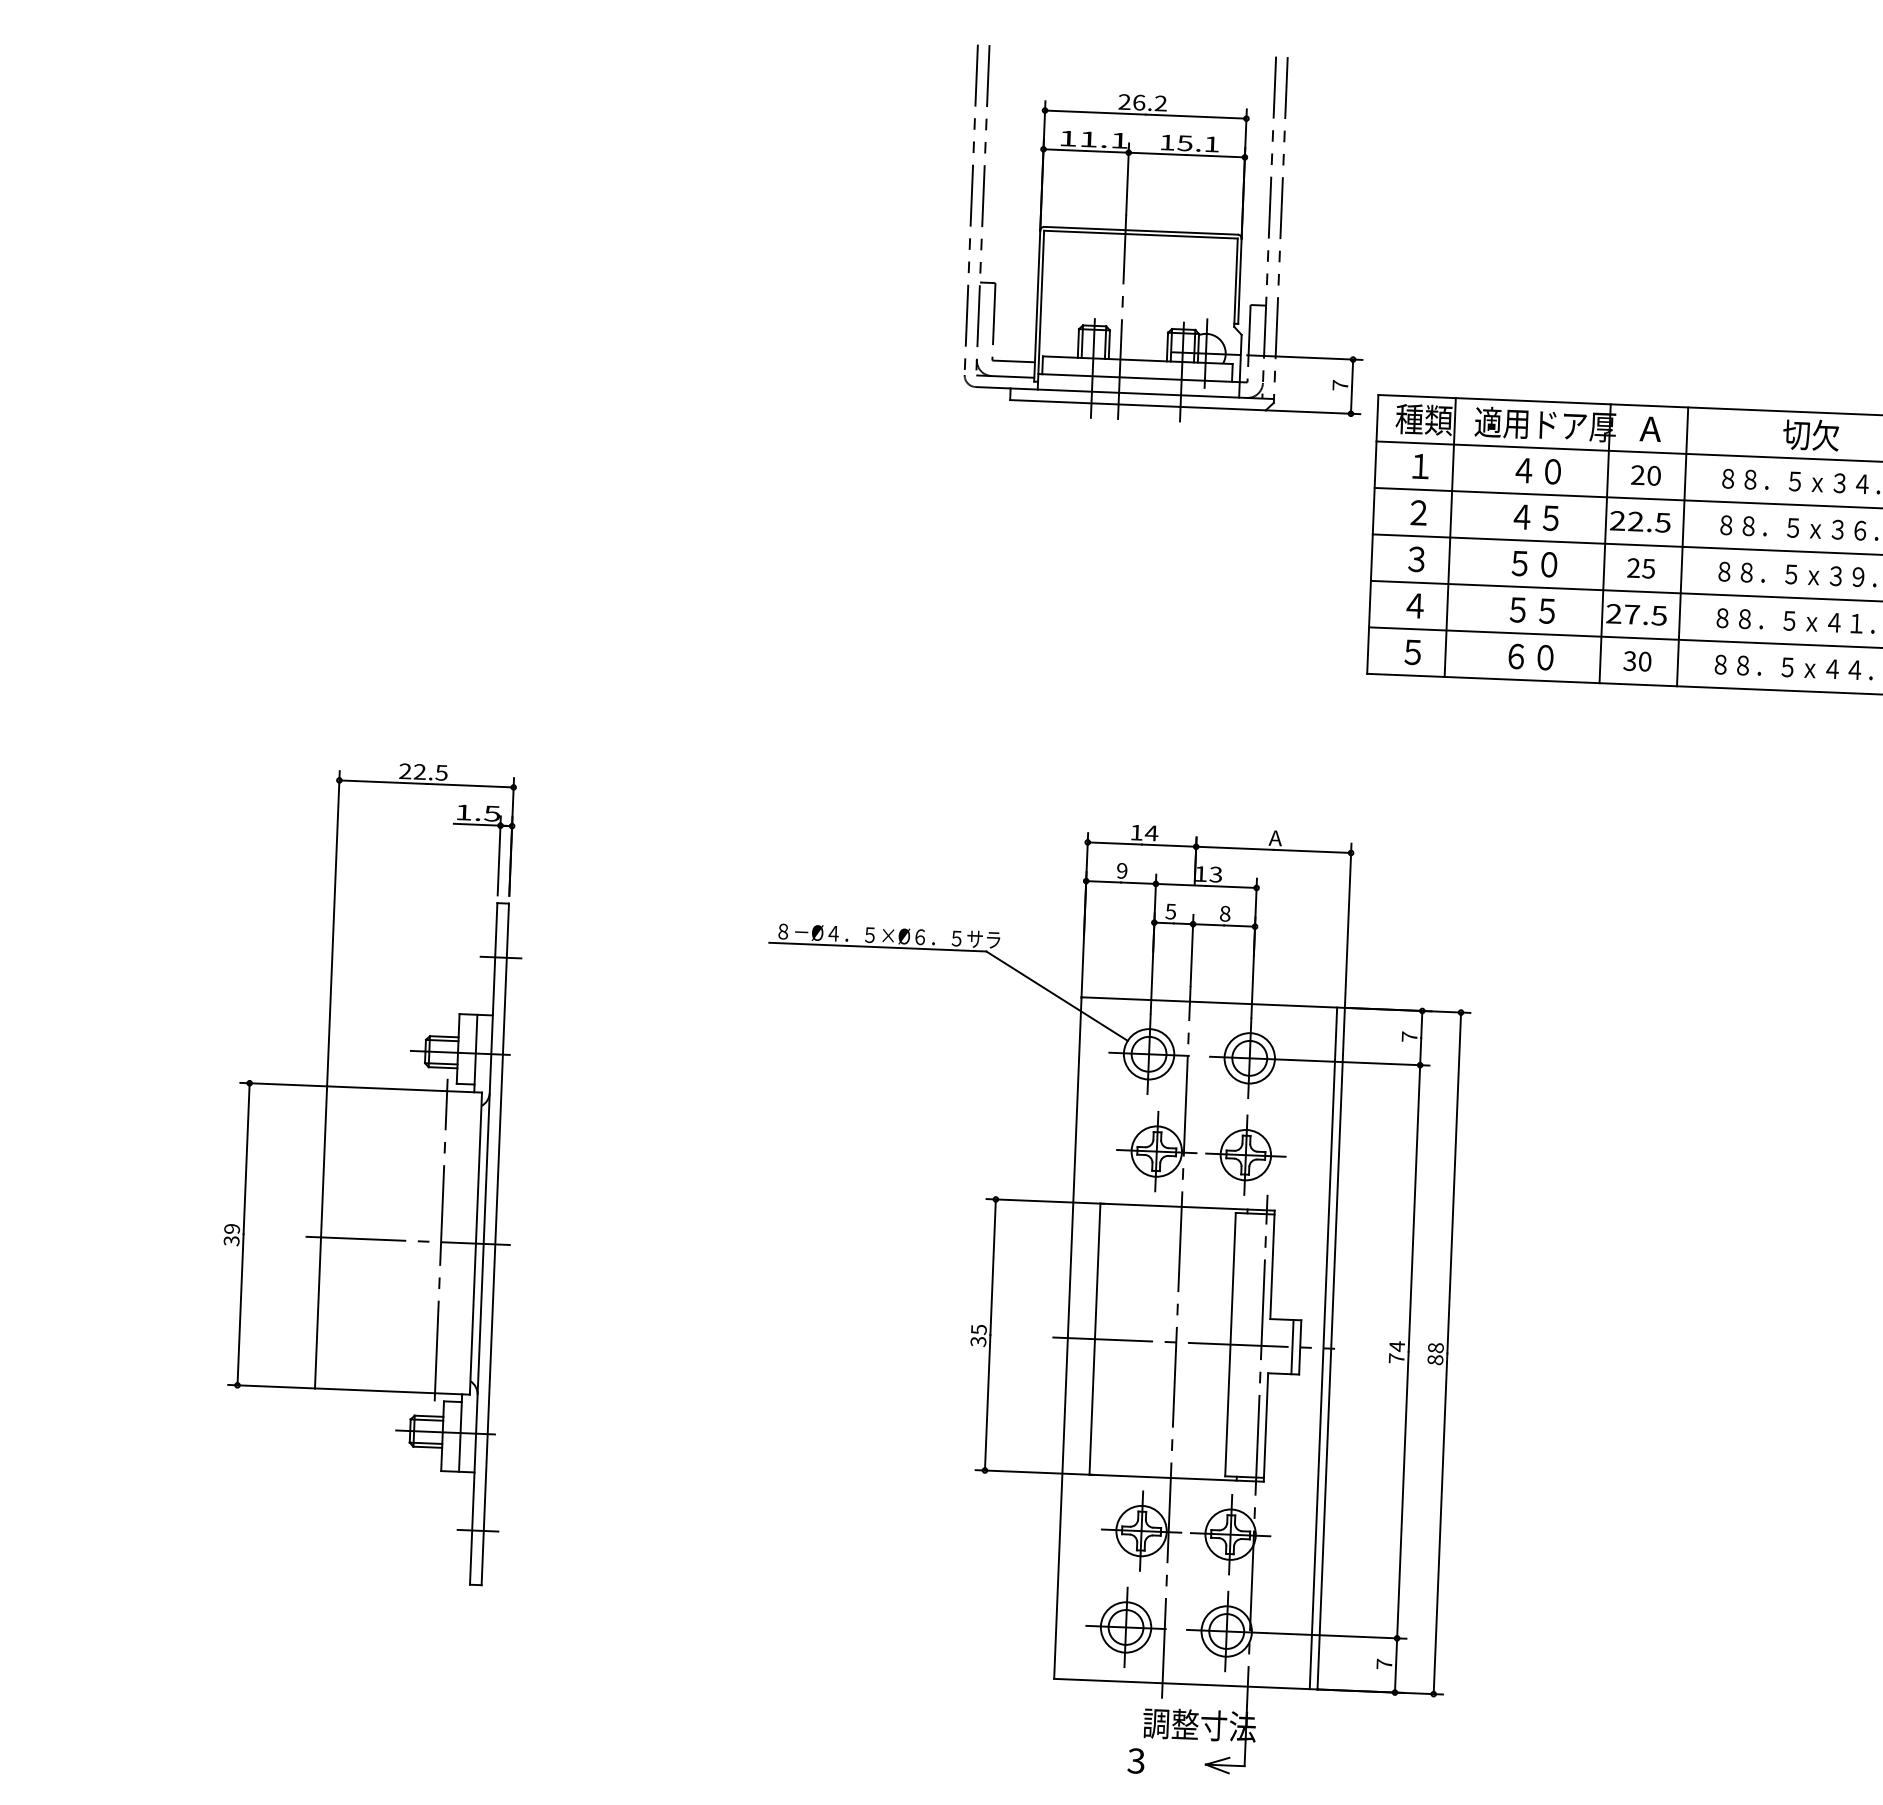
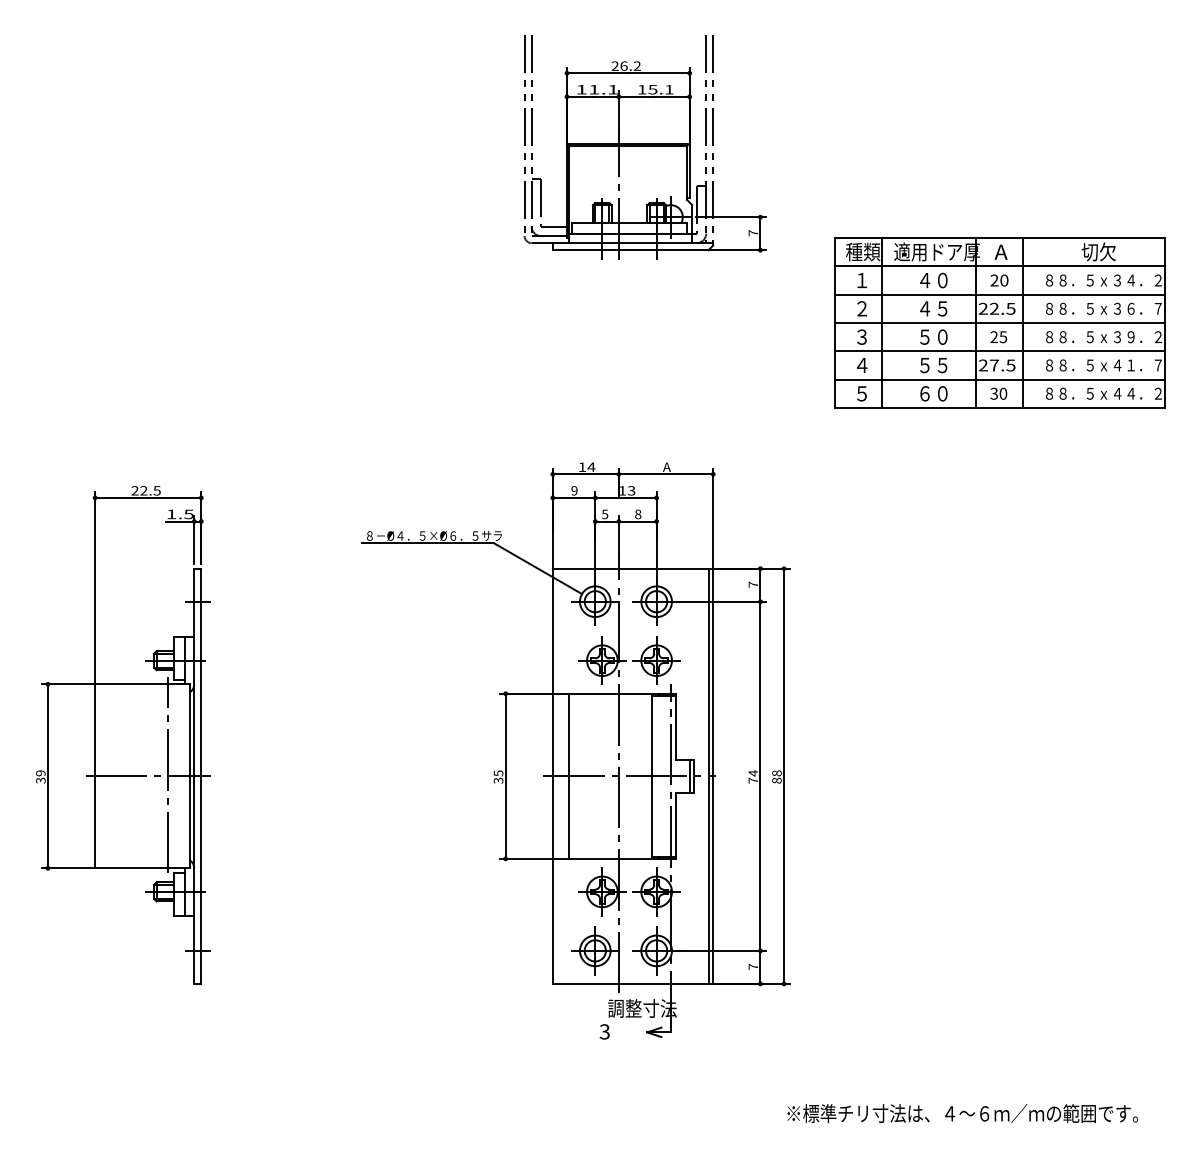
part: (1167, 237) -> (644, 147), moved
part: (370, 1172) -> (123, 735), moved
part: (1106, 1297) -> (575, 750), moved

